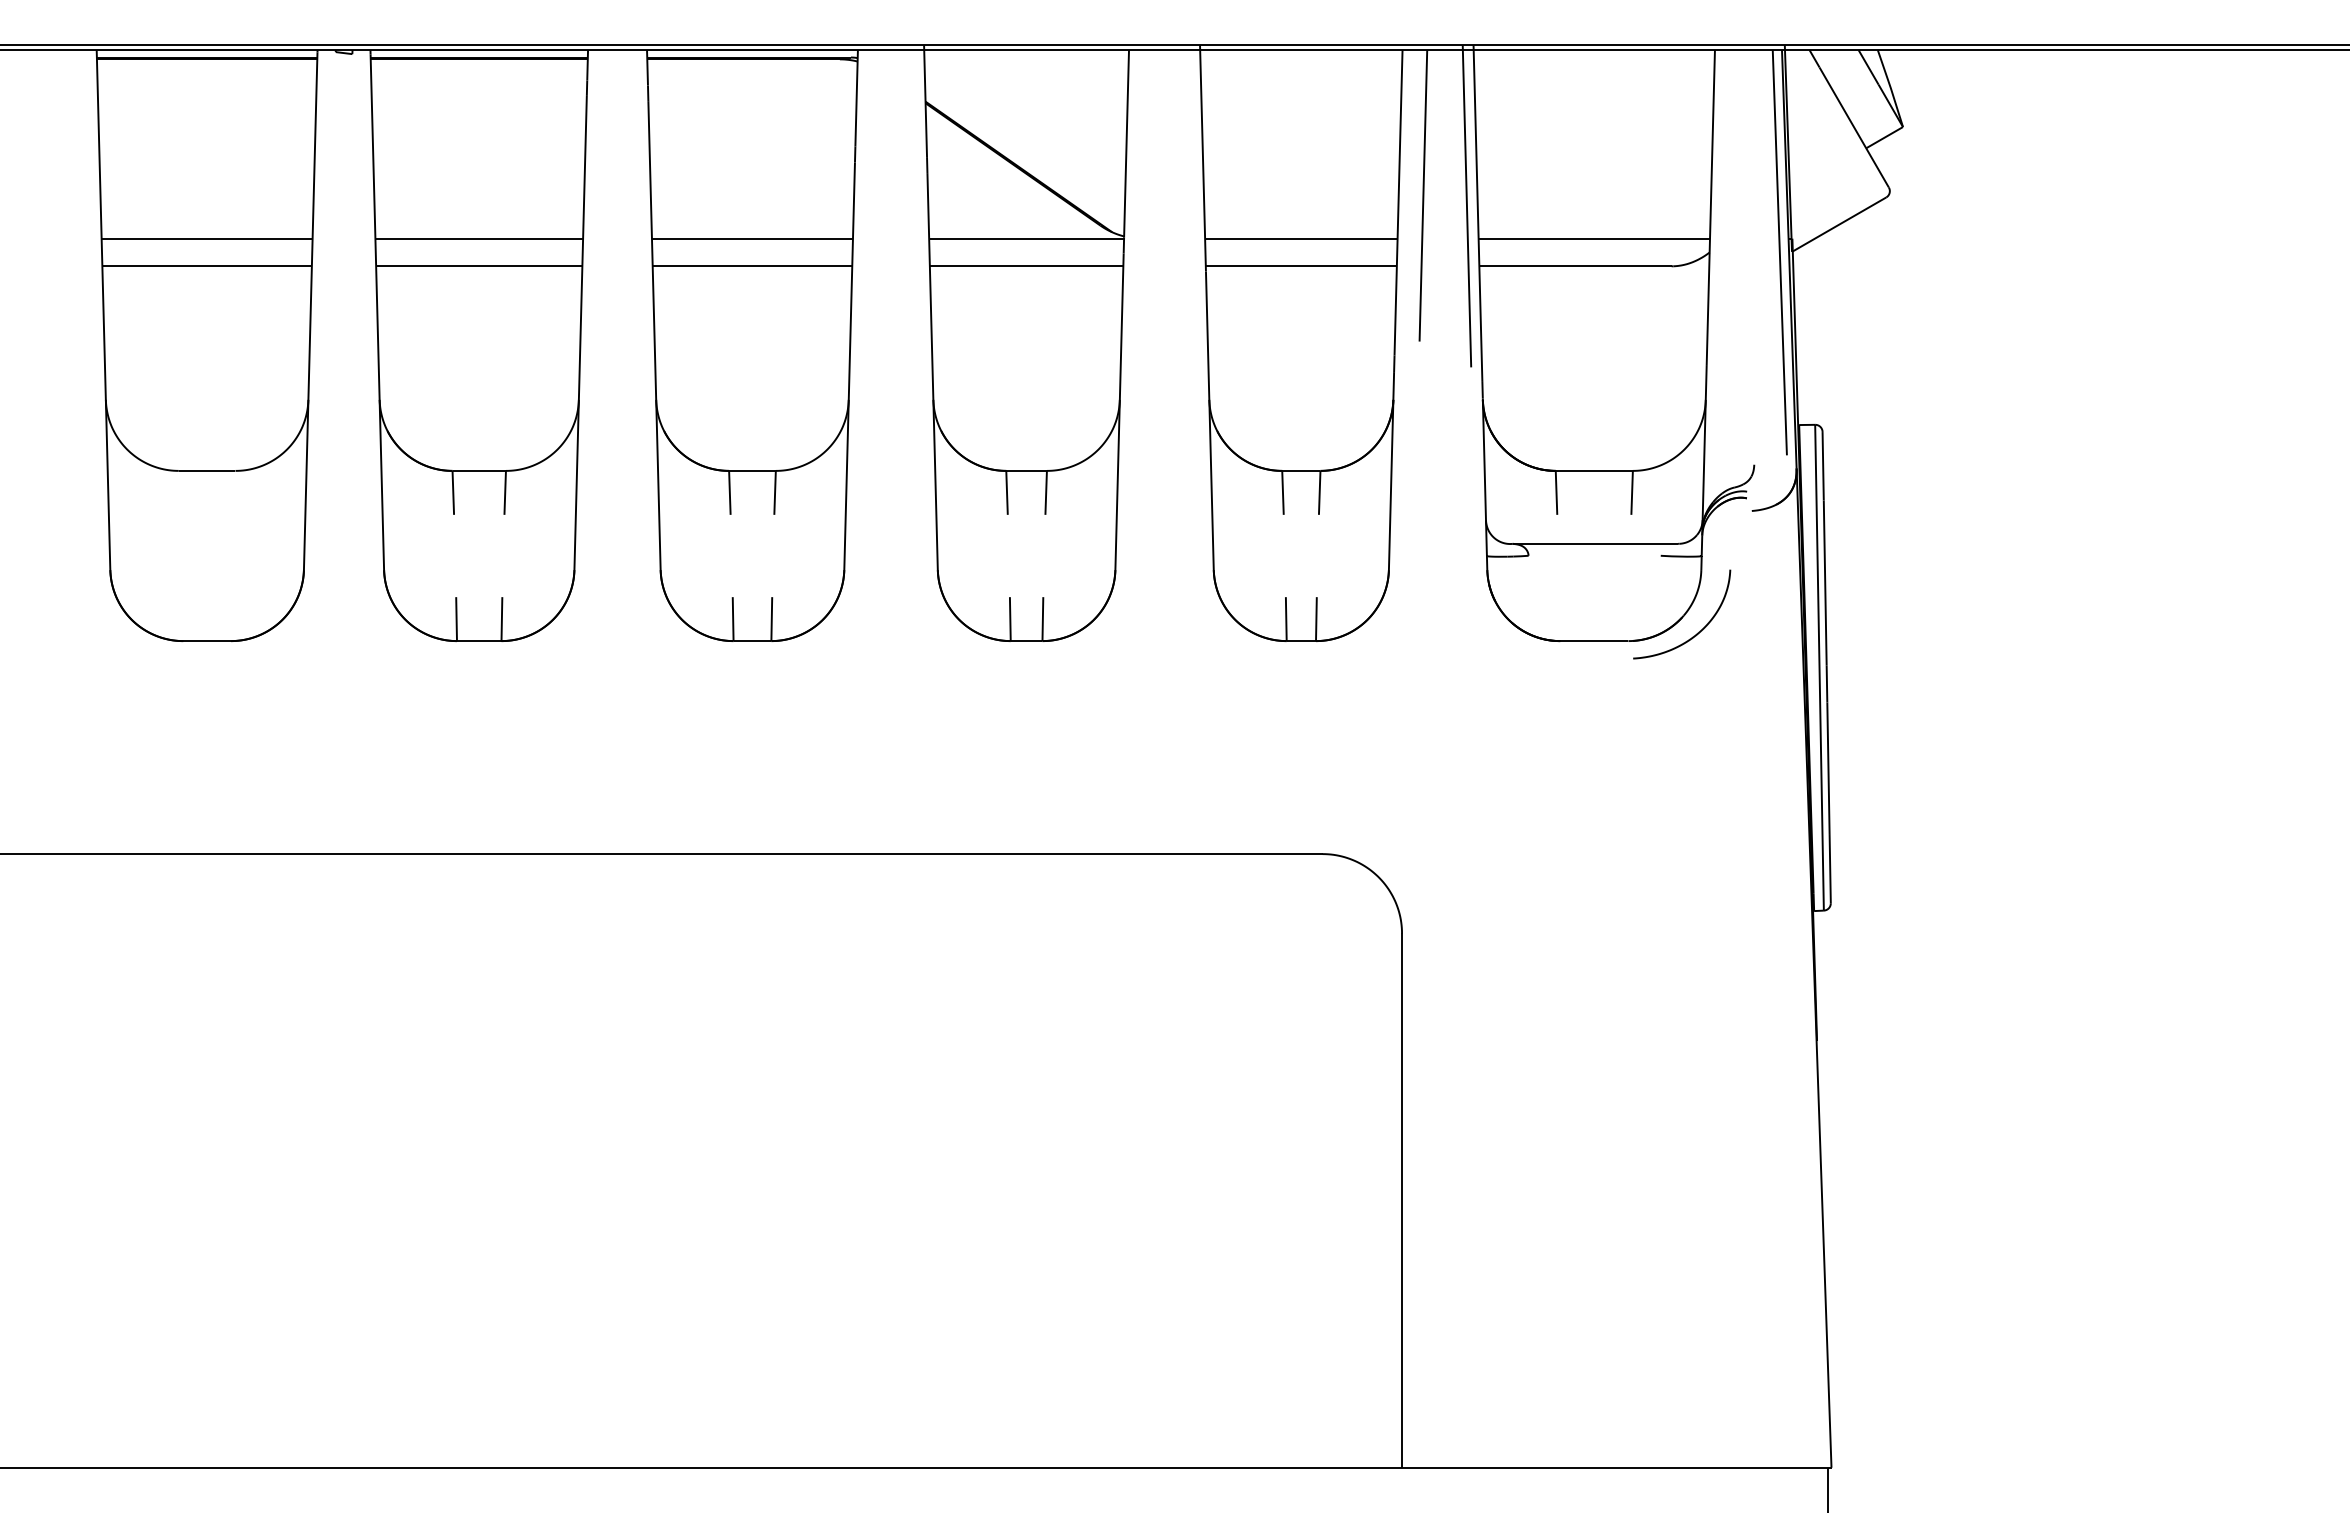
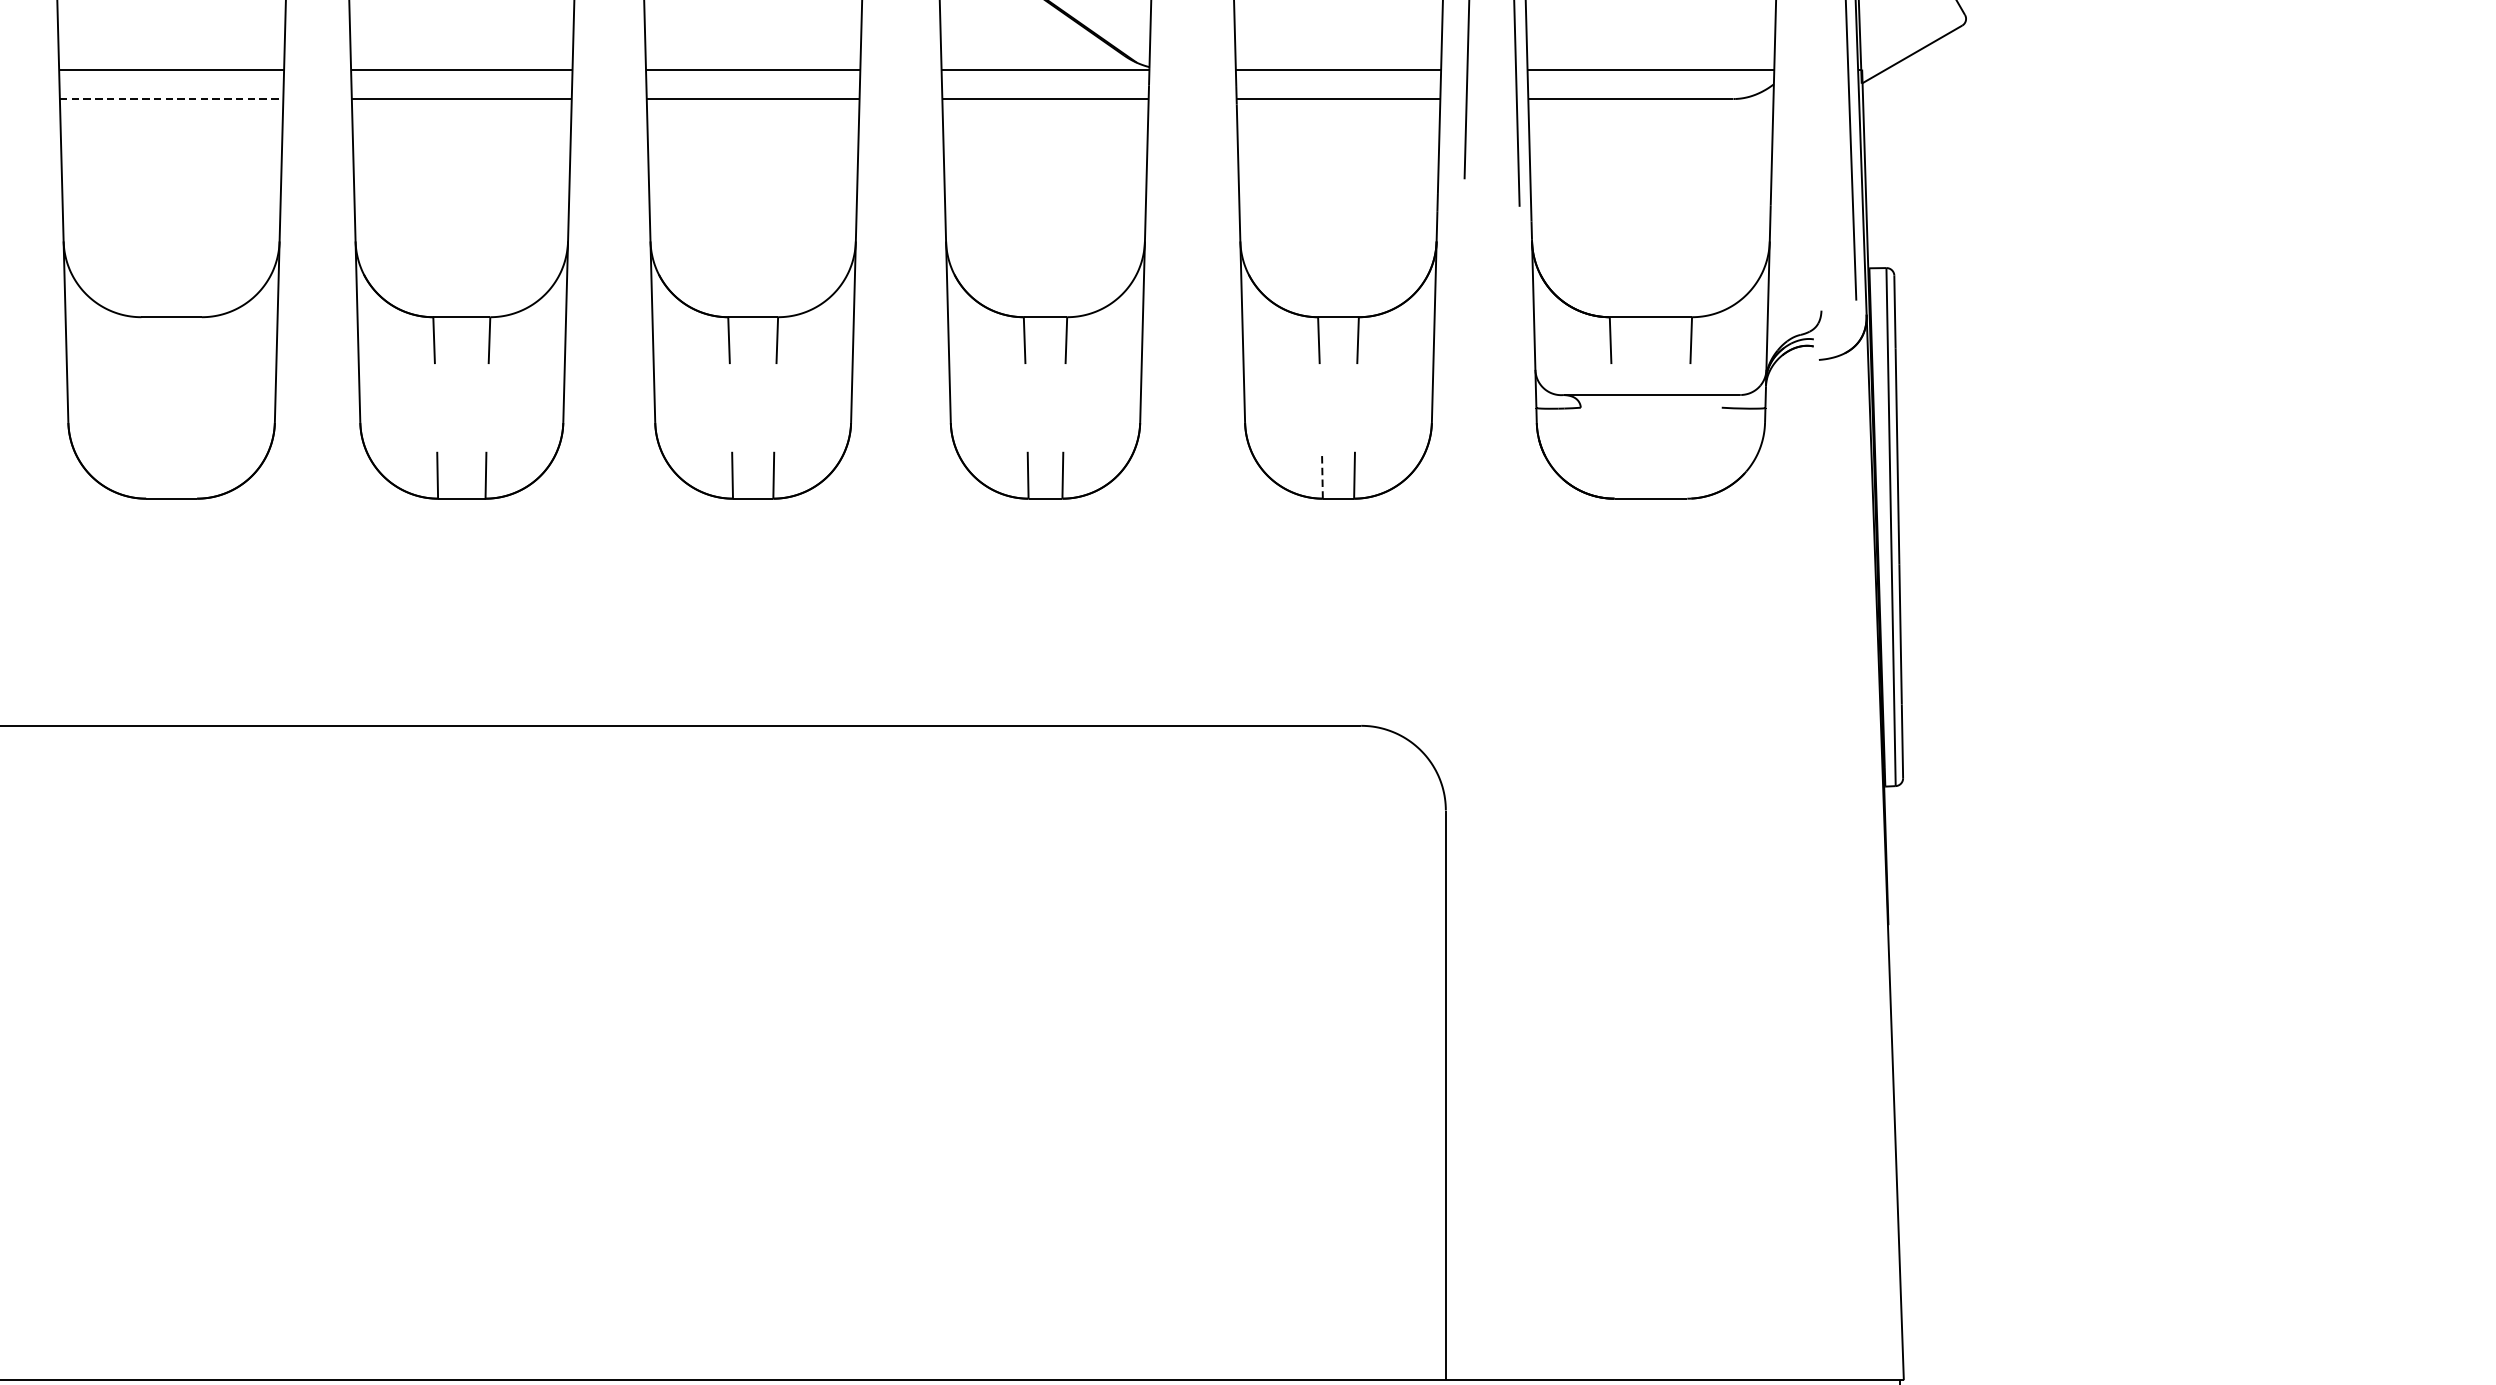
line: (207, 266) -> (172, 99), solid -> dashed
line: (1286, 619) -> (1322, 475), solid -> dashed
curve: (1697, 632) -> (1760, 489), removed

